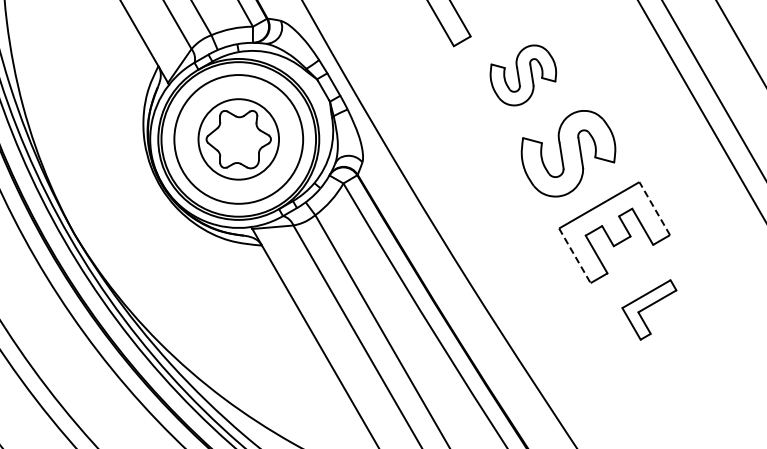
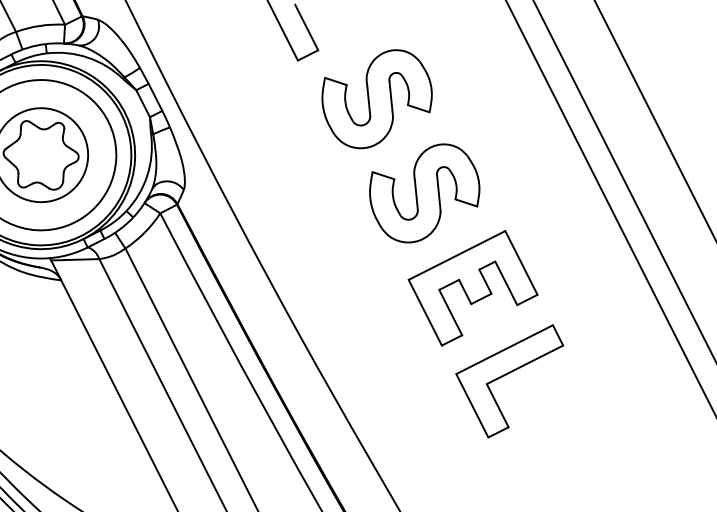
part: (523, 75) -> (377, 99), size x1.43
line: (654, 208) -> (521, 262), dashed -> solid
line: (574, 255) -> (424, 312), dashed -> solid
part: (649, 309) -> (508, 380), size x1.67

